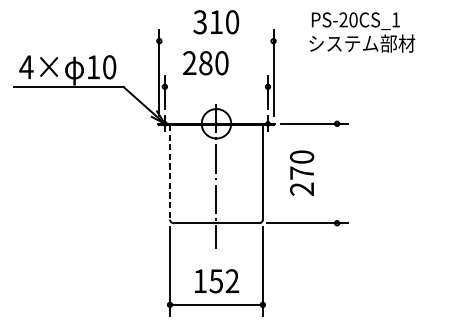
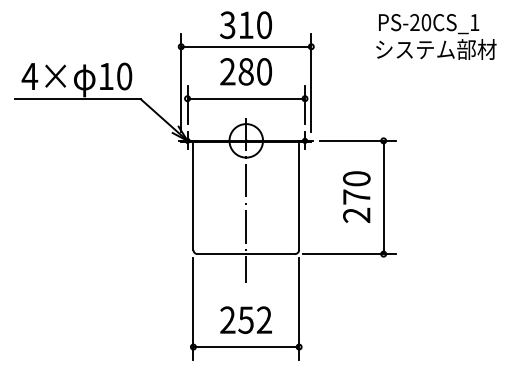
text: (362, 32) -> (436, 36), moved
line: (216, 40) -> (246, 46), added
text: (205, 62) -> (245, 71), moved
line: (216, 86) -> (246, 98), added
line: (170, 171) -> (193, 195), dashed -> solid
text: (301, 172) -> (356, 196), moved
line: (336, 173) -> (383, 197), added
text: (199, 280) -> (227, 319), 152 -> 252

